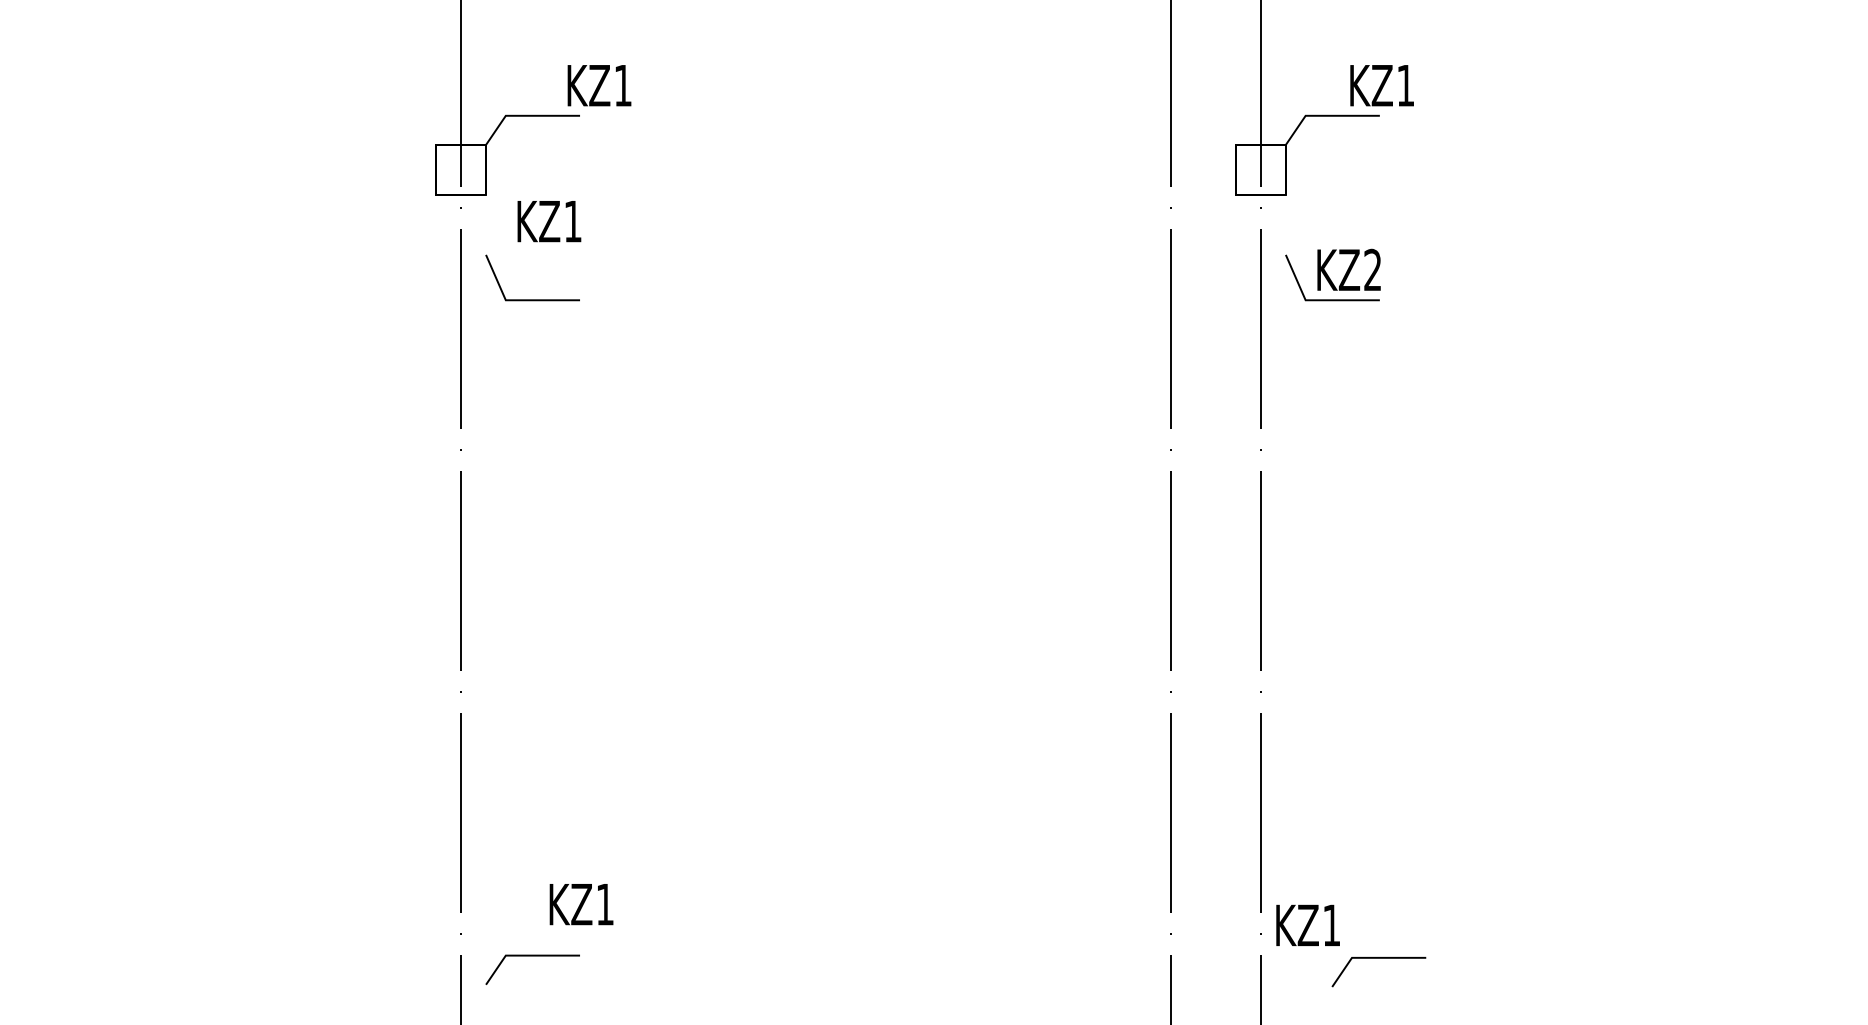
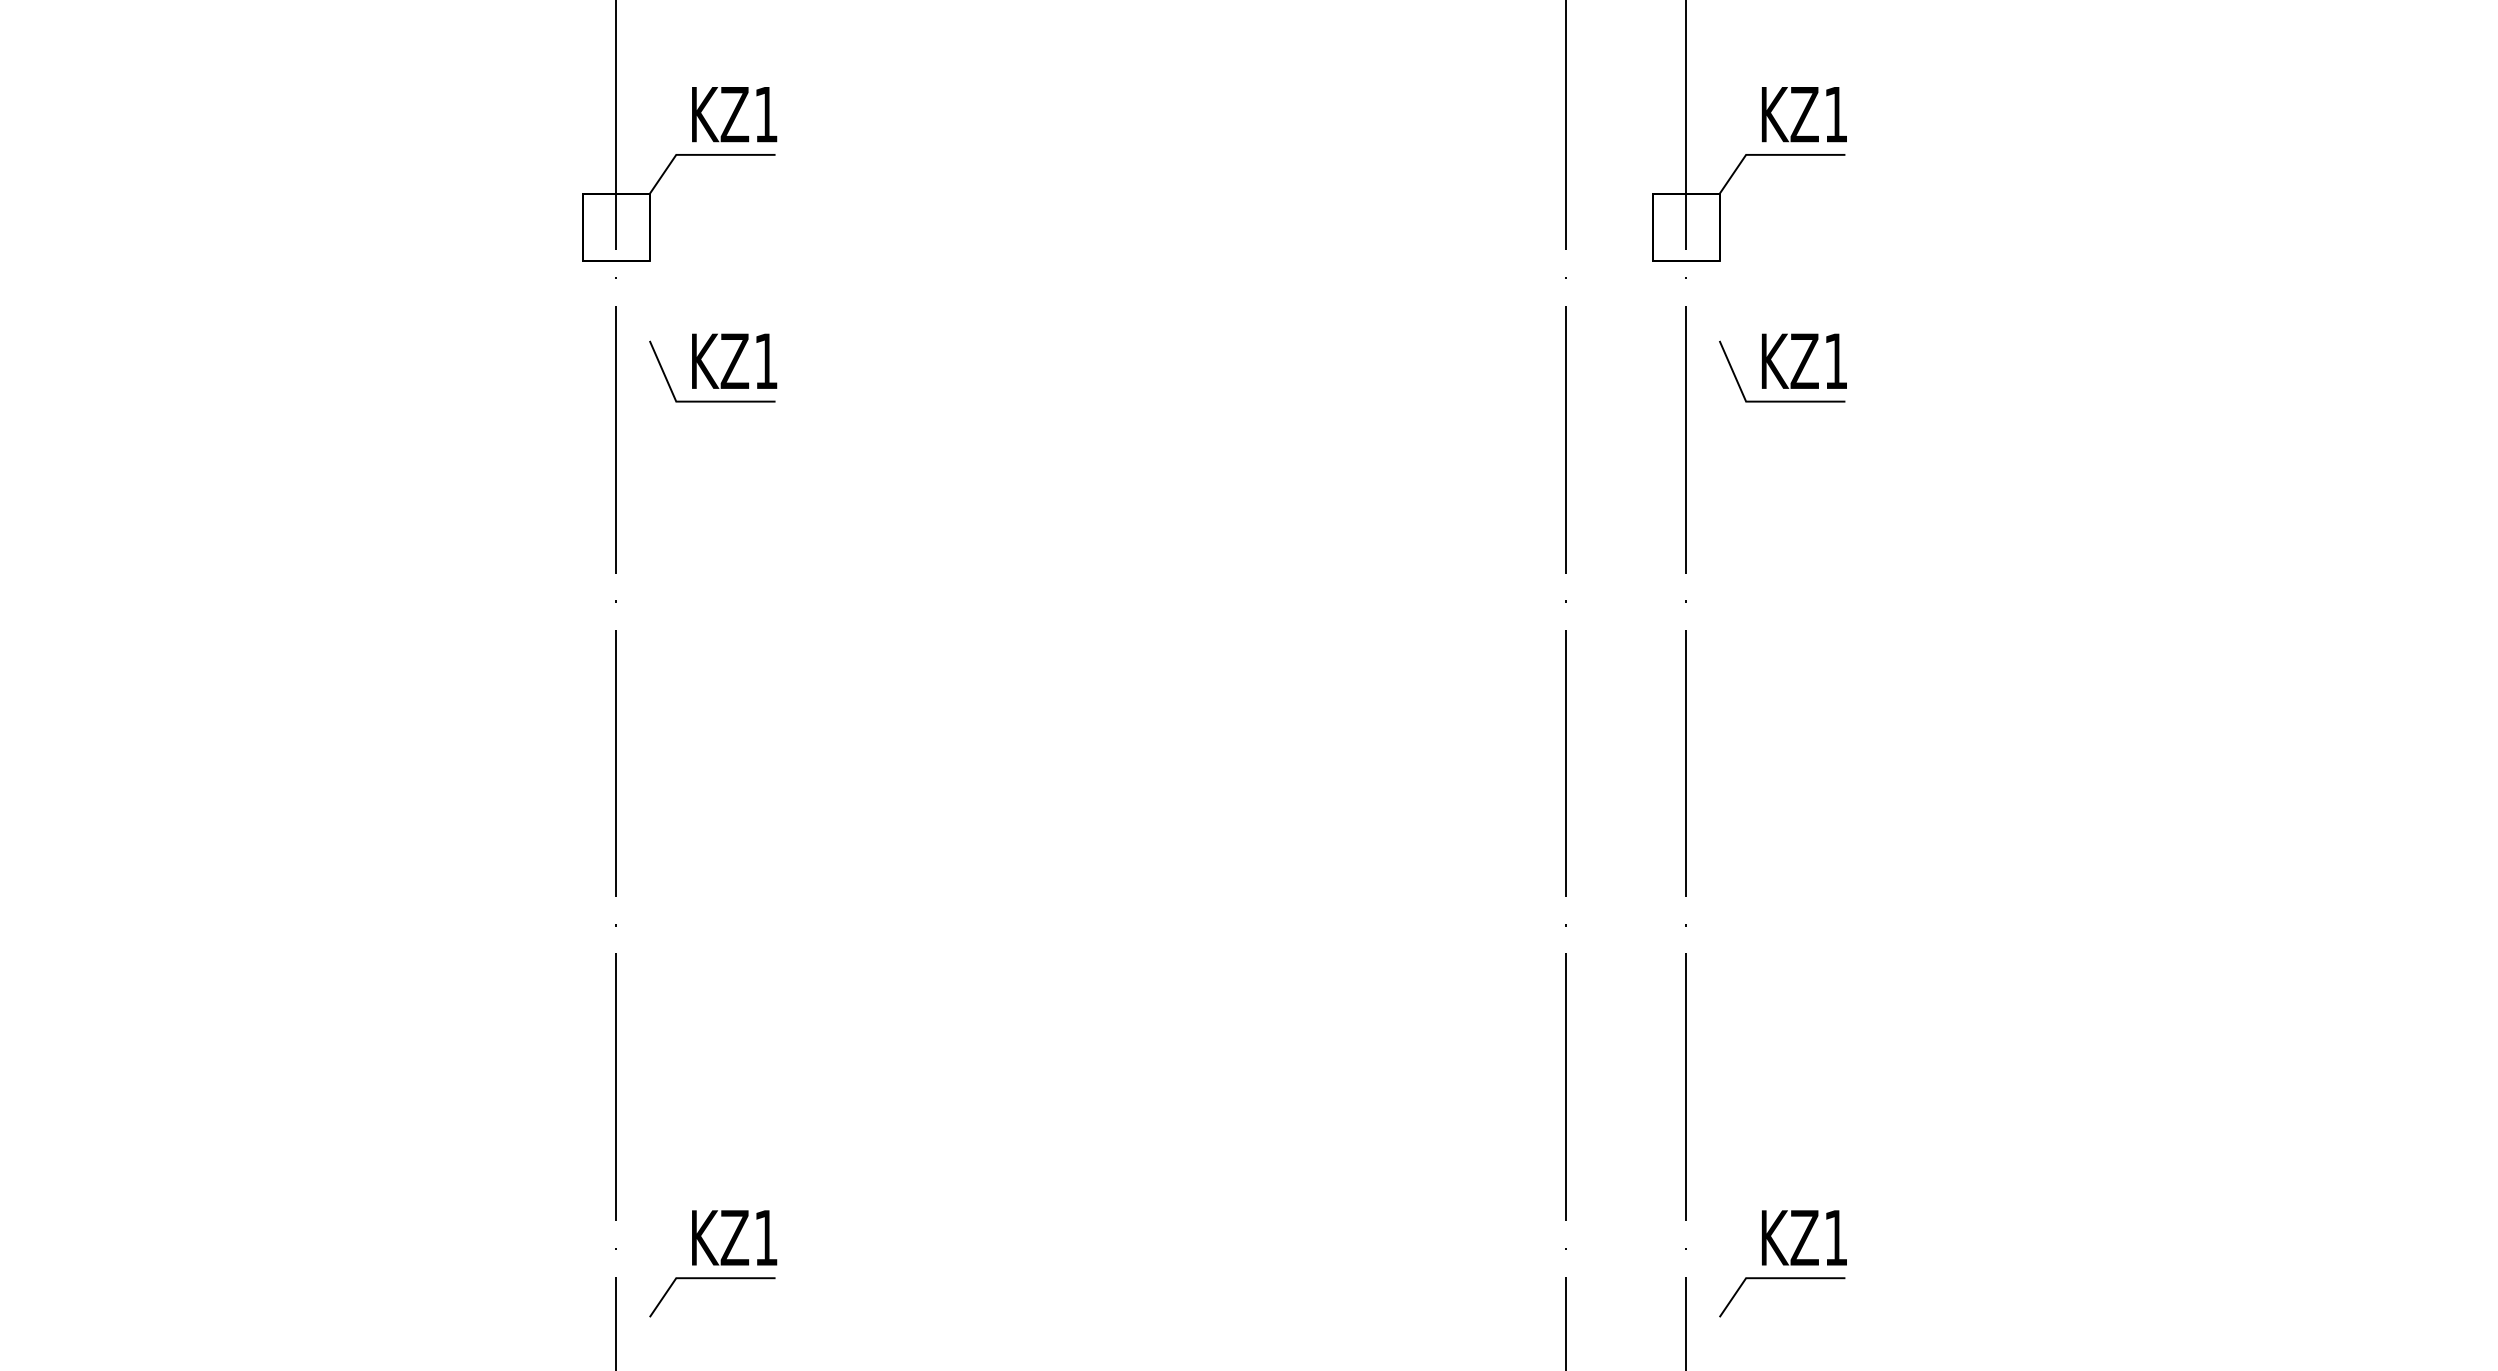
text: (599, 85) -> (734, 114), moved
text: (1382, 85) -> (1804, 114), moved
text: (549, 220) -> (734, 360), moved
text: (1372, 269) -> (1835, 360), KZ2 -> KZ1
text: (581, 904) -> (734, 1237), moved
text: (1308, 925) -> (1804, 1237), moved
line: (1379, 958) -> (1782, 1279), moved

